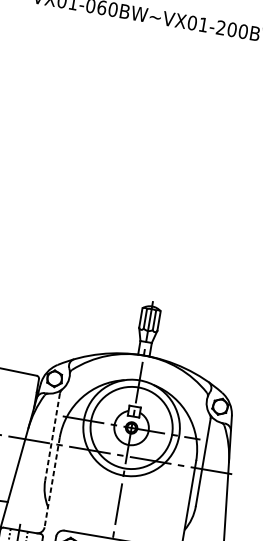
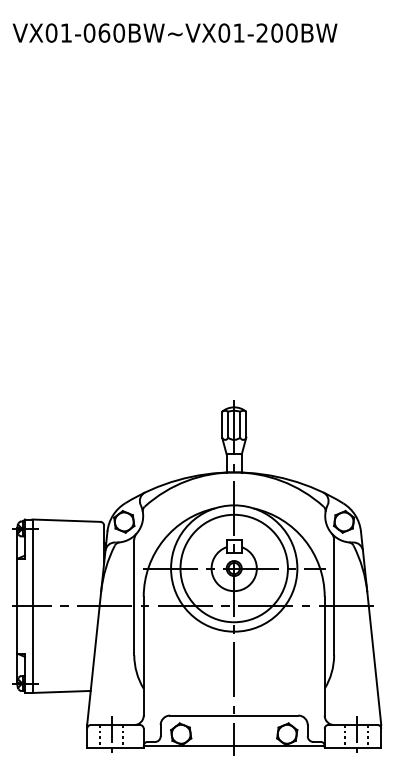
line: (52, 437) -> (134, 597), dashed -> solid
line: (52, 482) -> (143, 656), dashed -> solid

